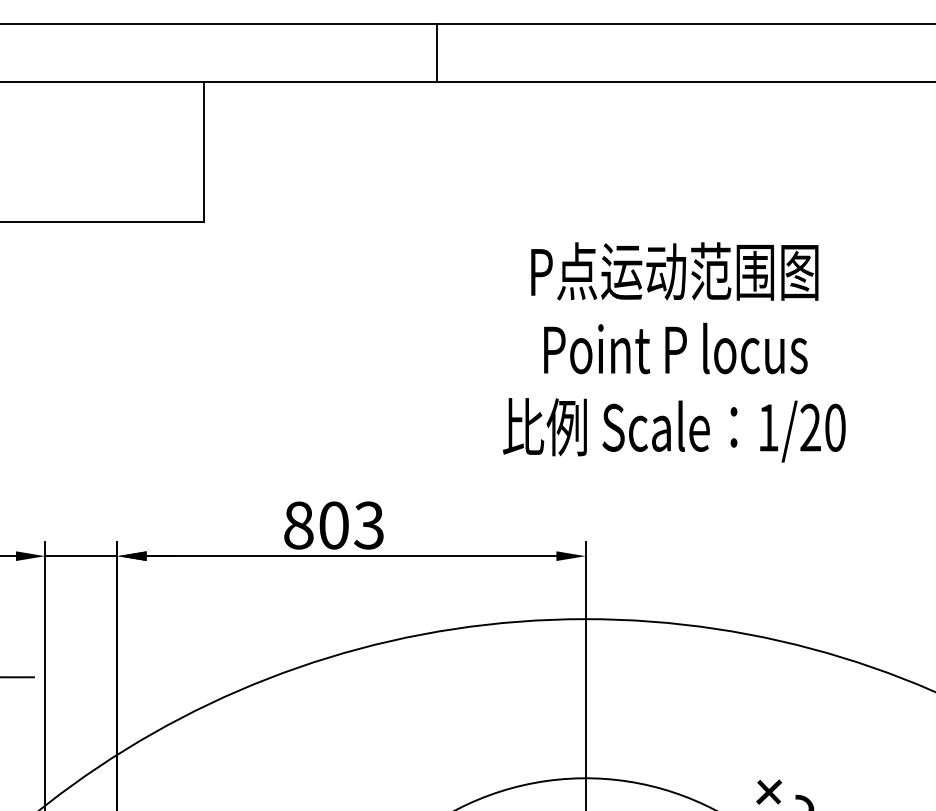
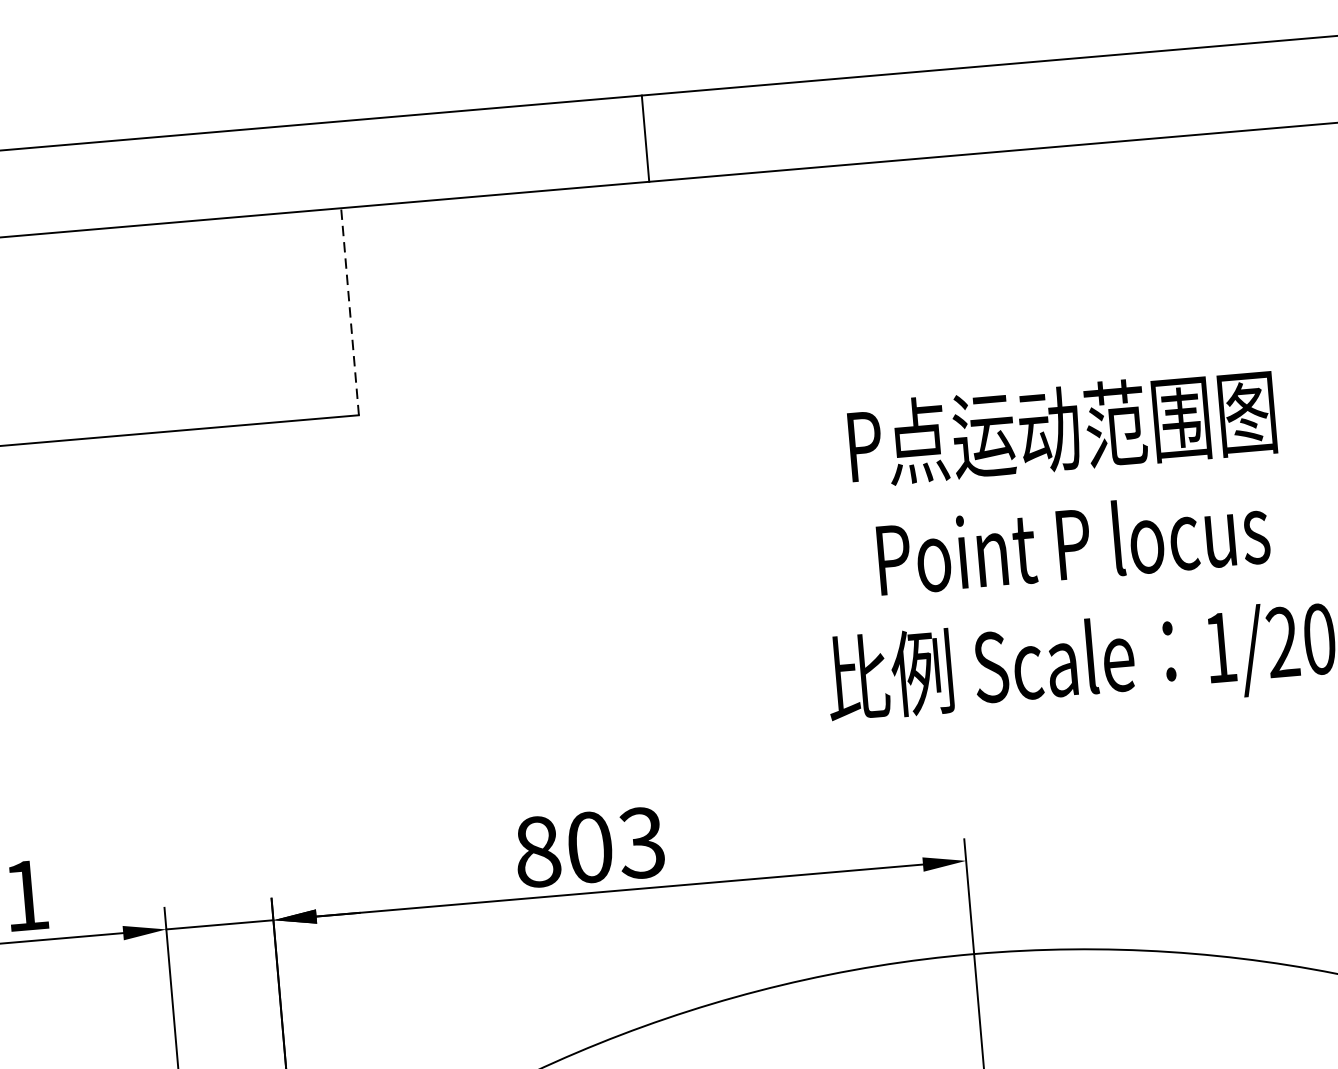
line: (437, 53) -> (646, 138), moved
line: (203, 152) -> (349, 311), solid -> dashed

